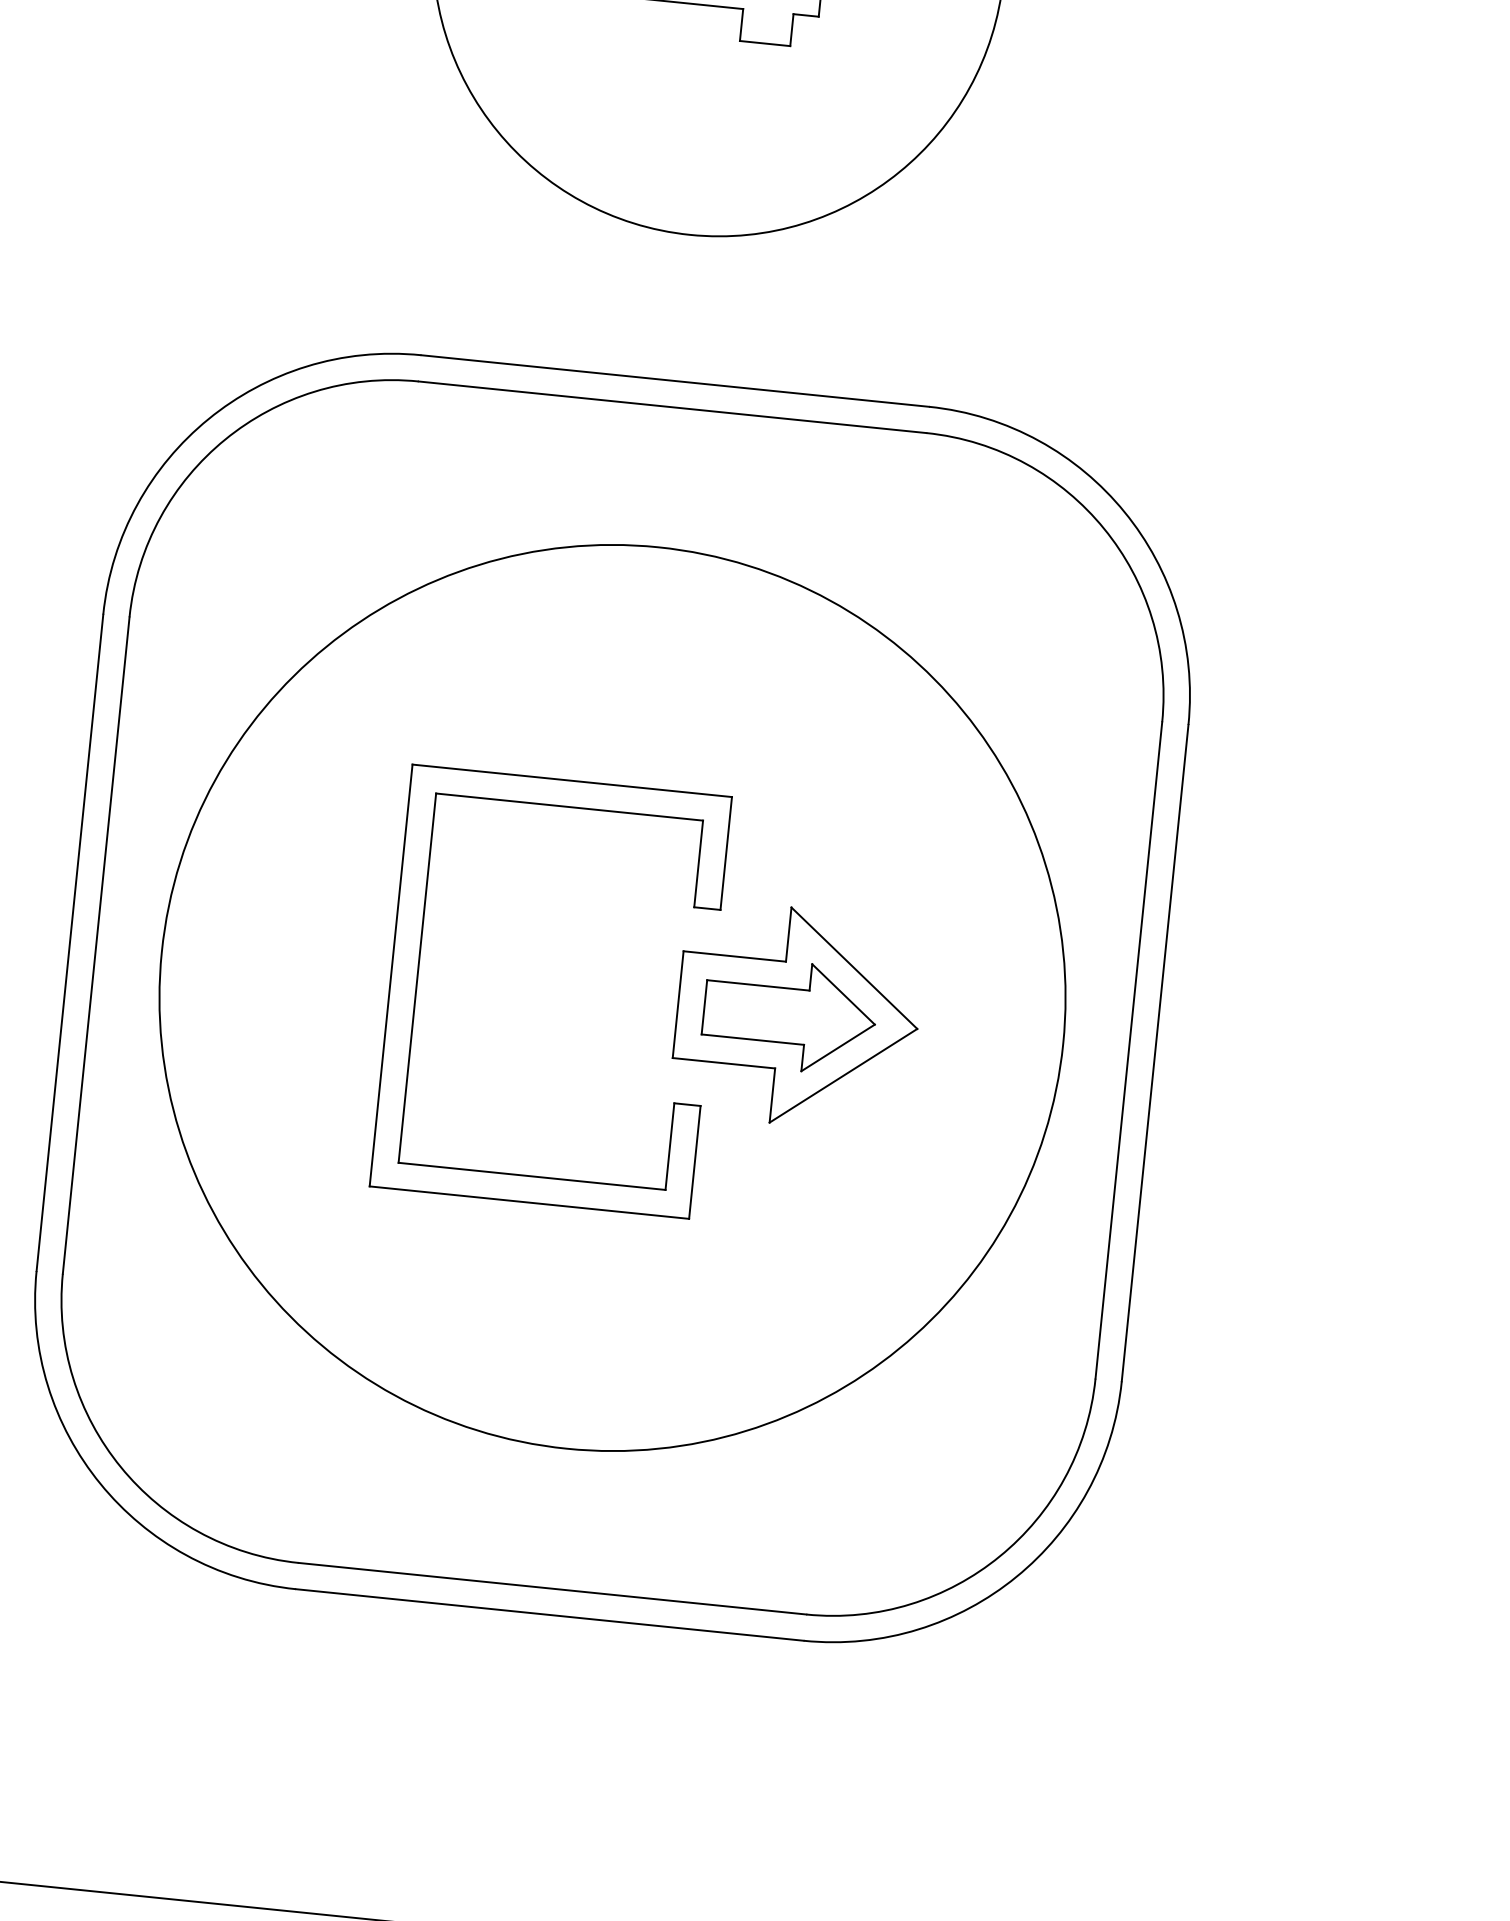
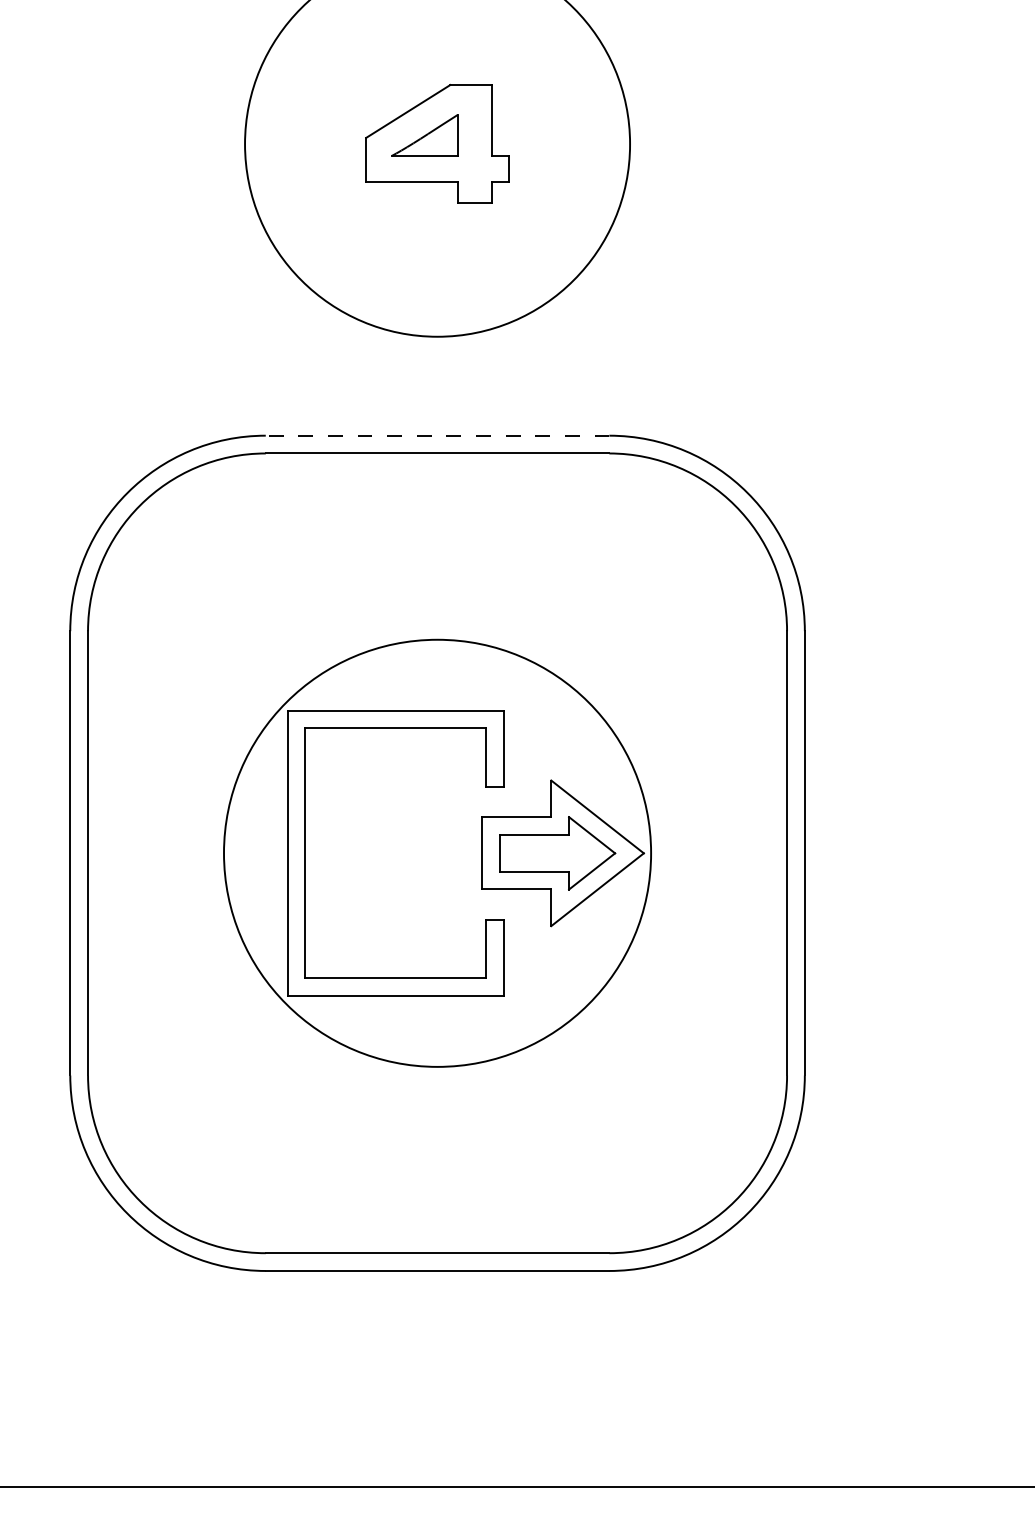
line: (675, 380) -> (437, 435), solid -> dashed
circle: (612, 998) -> (437, 853), size x0.7

